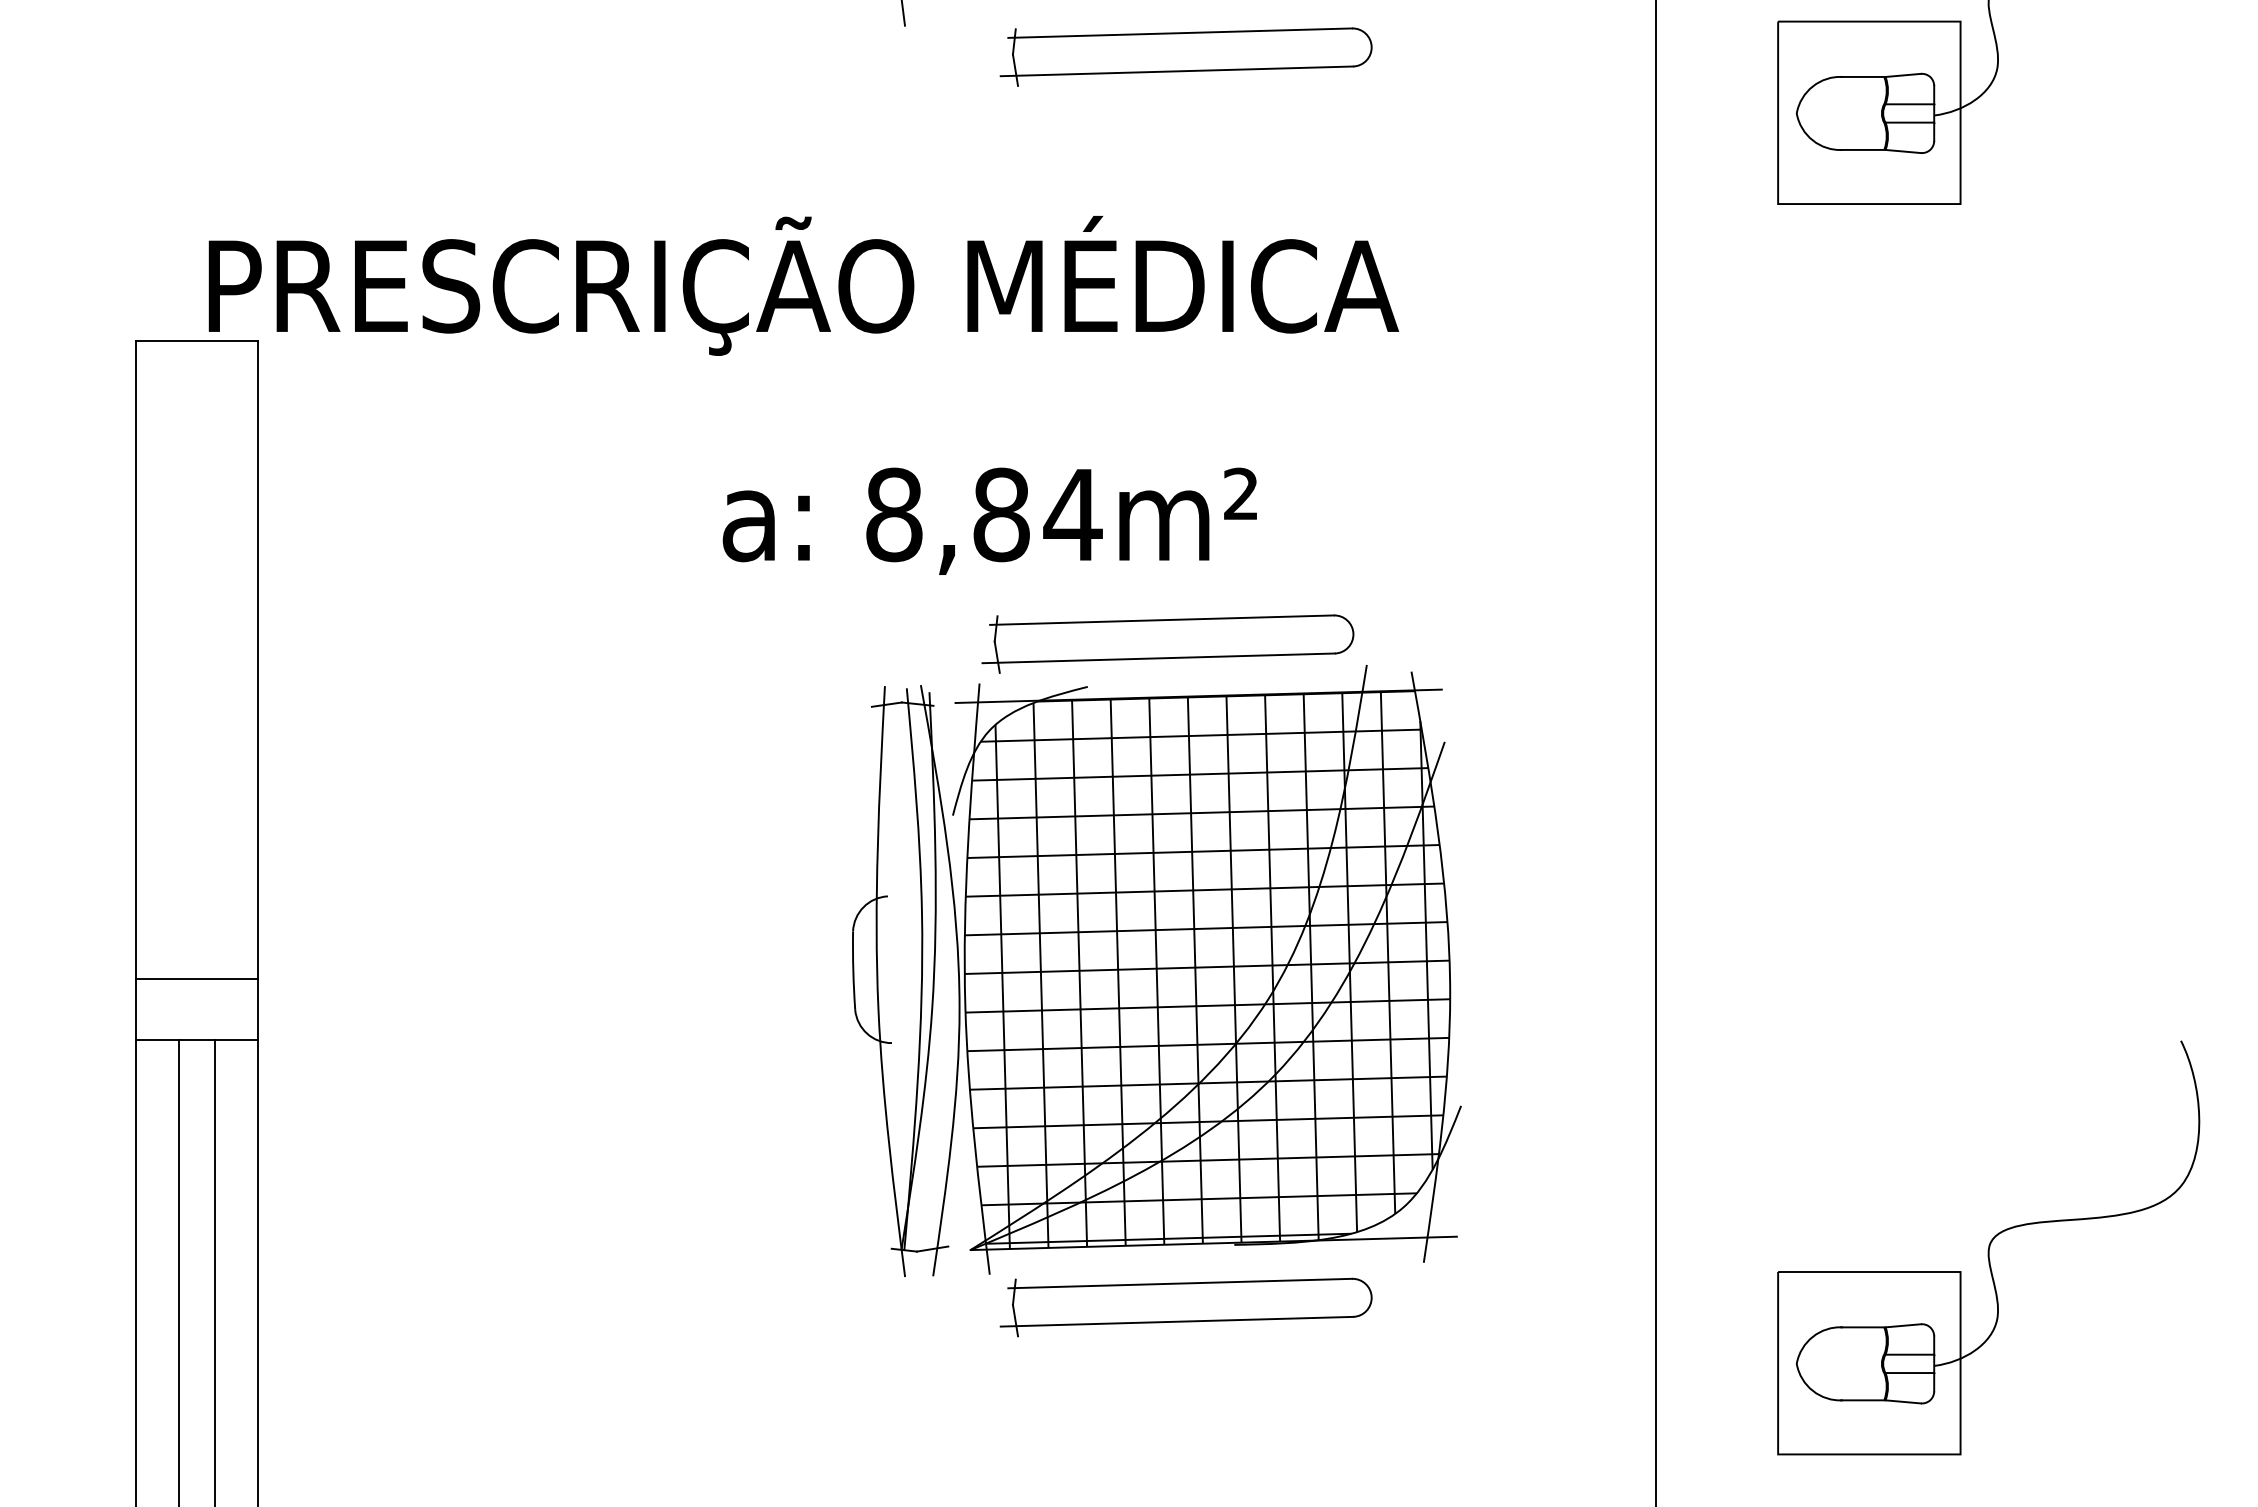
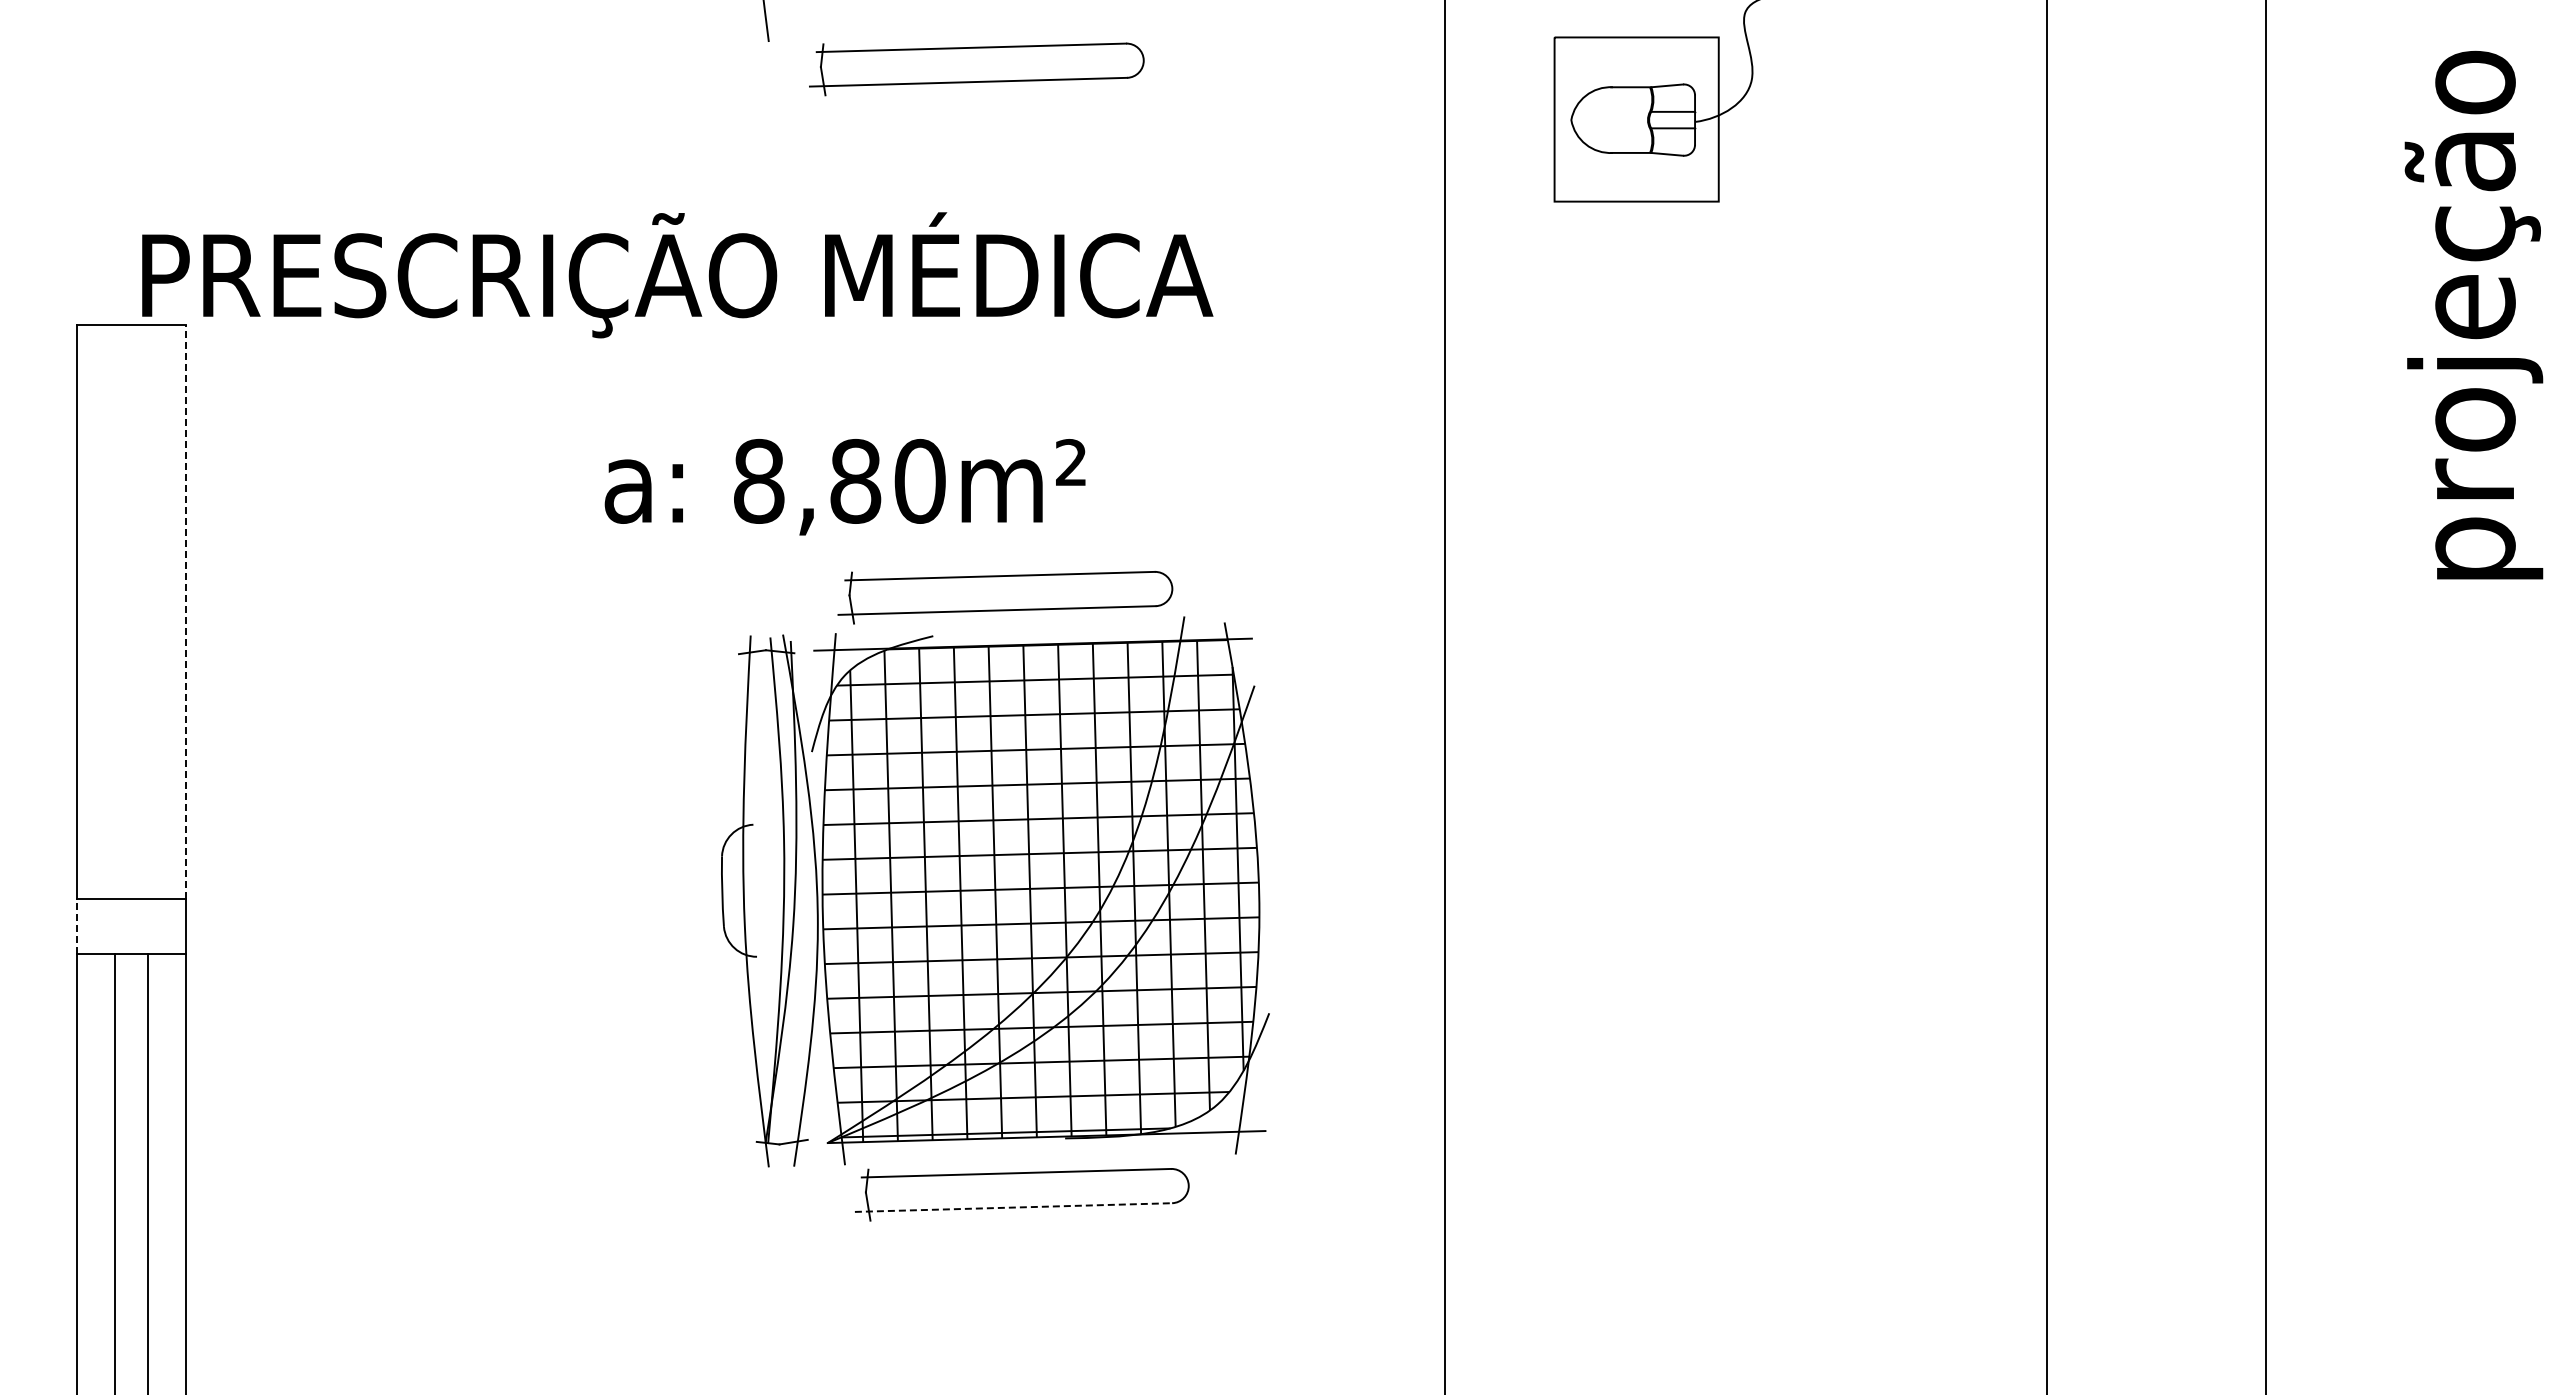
part: (1185, 57) -> (976, 69), moved
text: (1072, 515) -> (919, 481), 8,84m² -> 8,80m²
line: (258, 659) -> (186, 611), solid -> dashed
line: (135, 1009) -> (76, 926), solid -> dashed
part: (1988, 1247) -> (1743, 1140), removed
line: (1176, 1321) -> (1013, 1207), solid -> dashed

